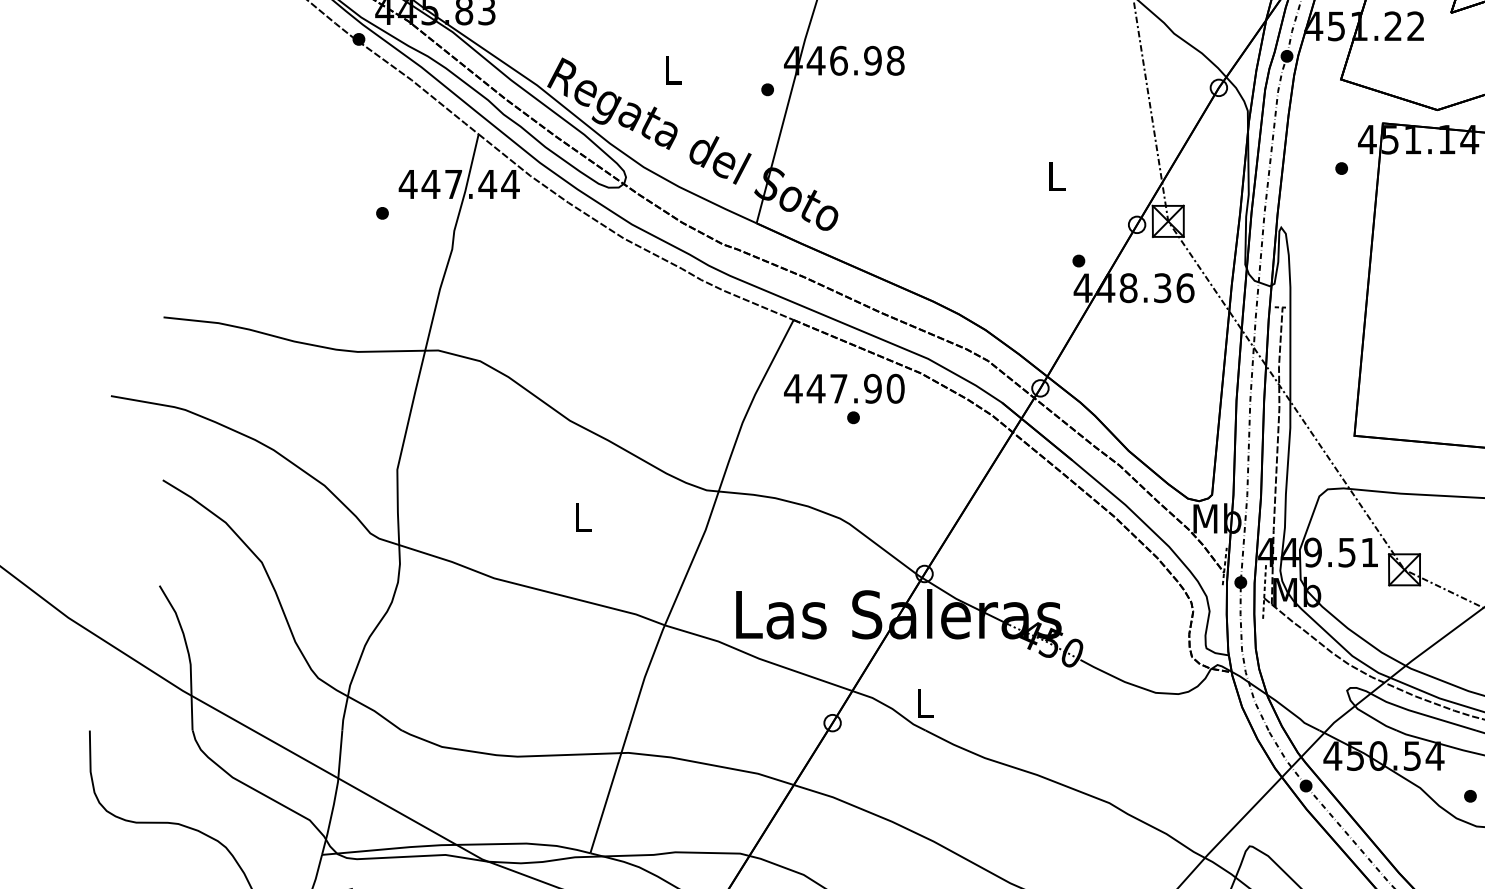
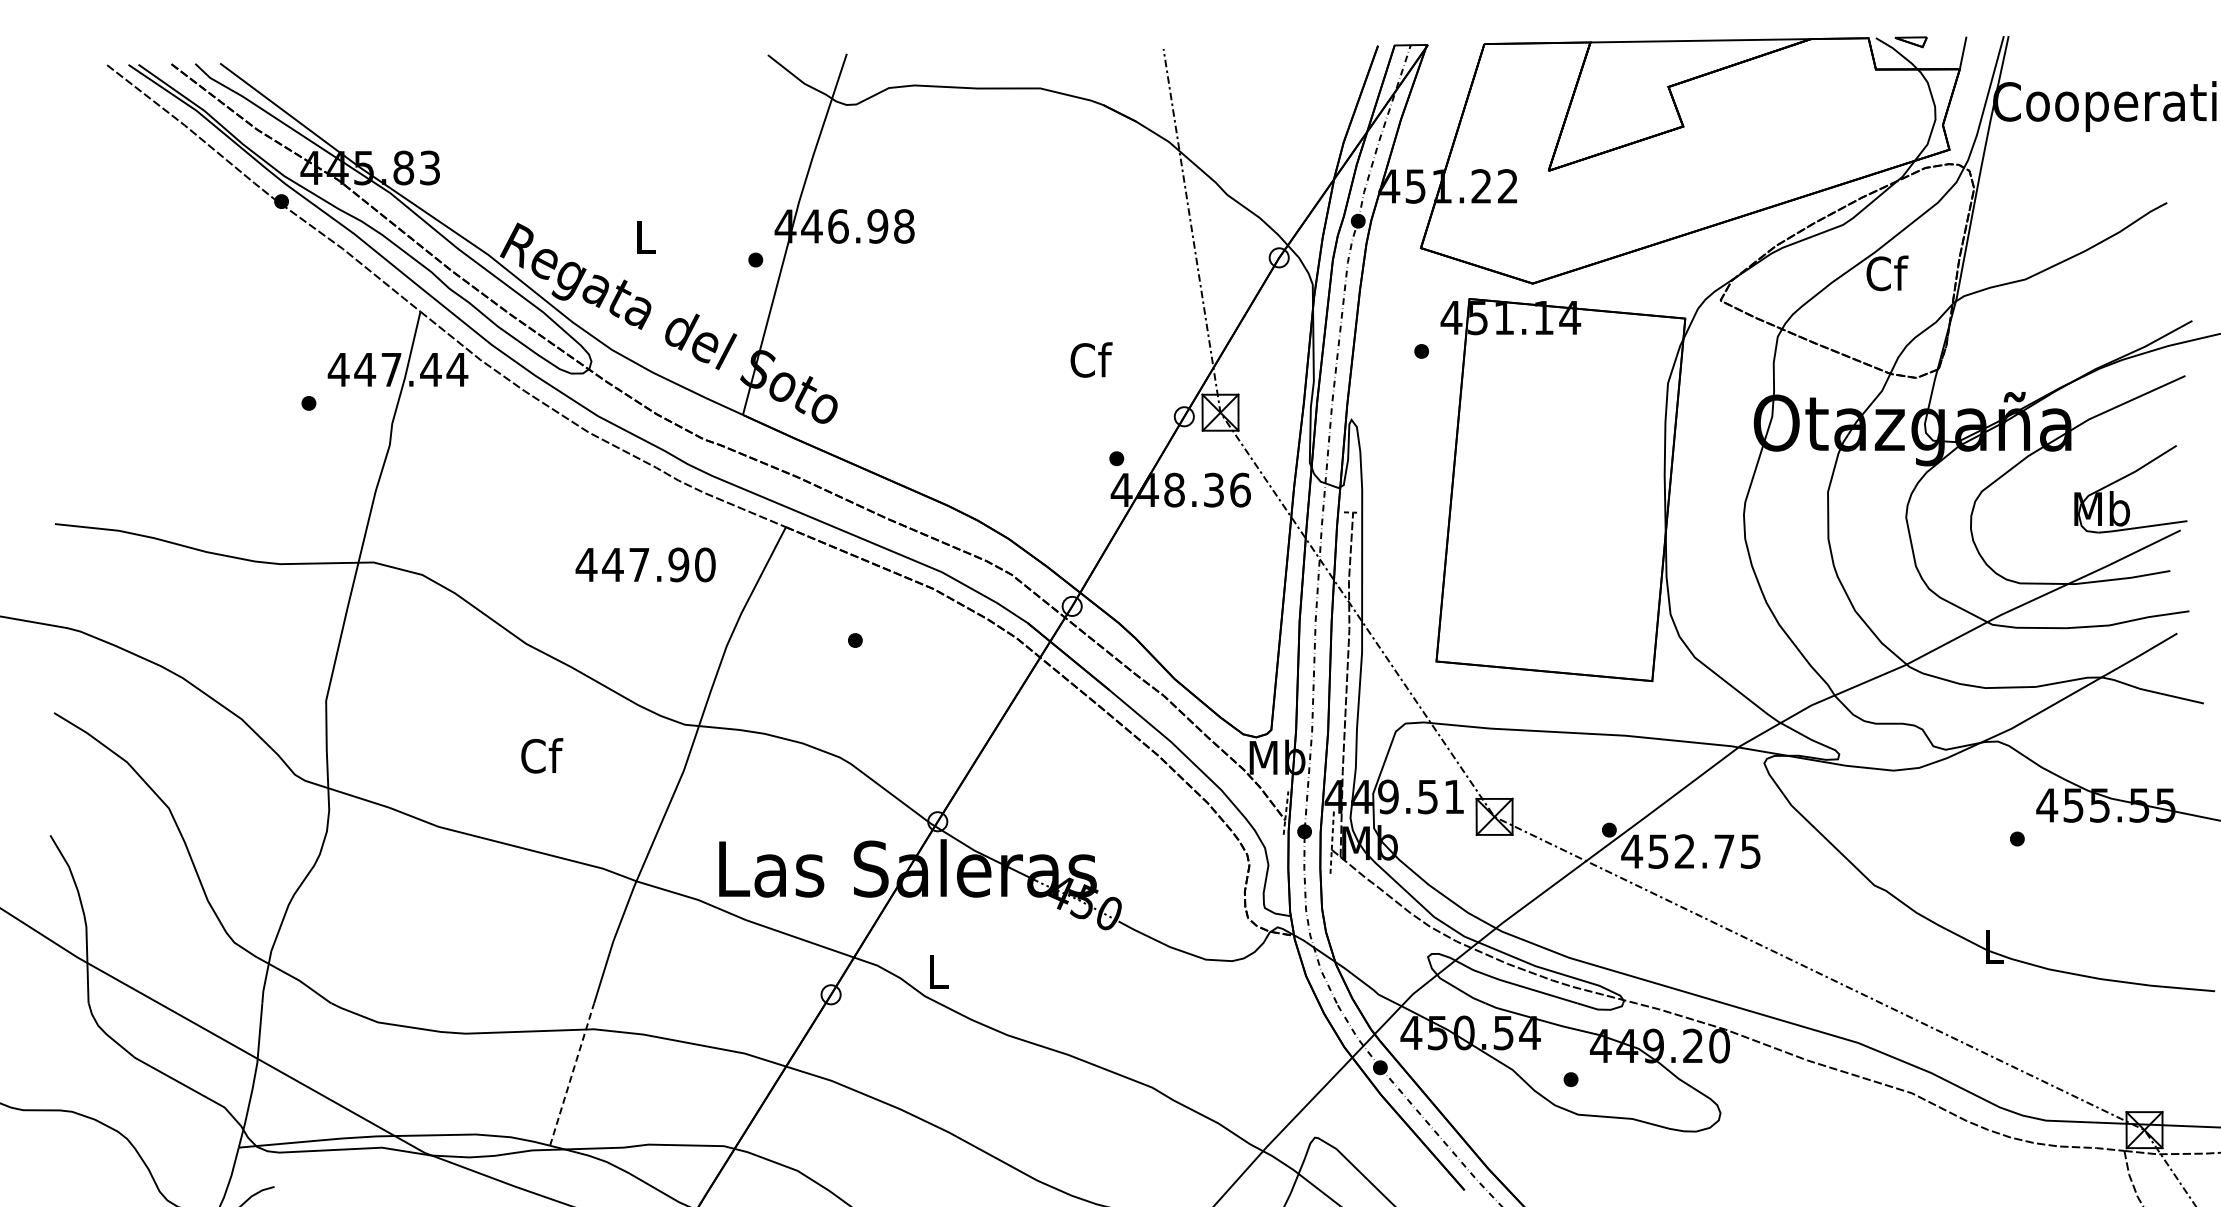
text: (1057, 175) -> (1091, 359), L -> Cf
text: (844, 388) -> (645, 564), moved
text: (583, 516) -> (542, 755), L -> Cf
line: (609, 791) -> (572, 1074), solid -> dashed

